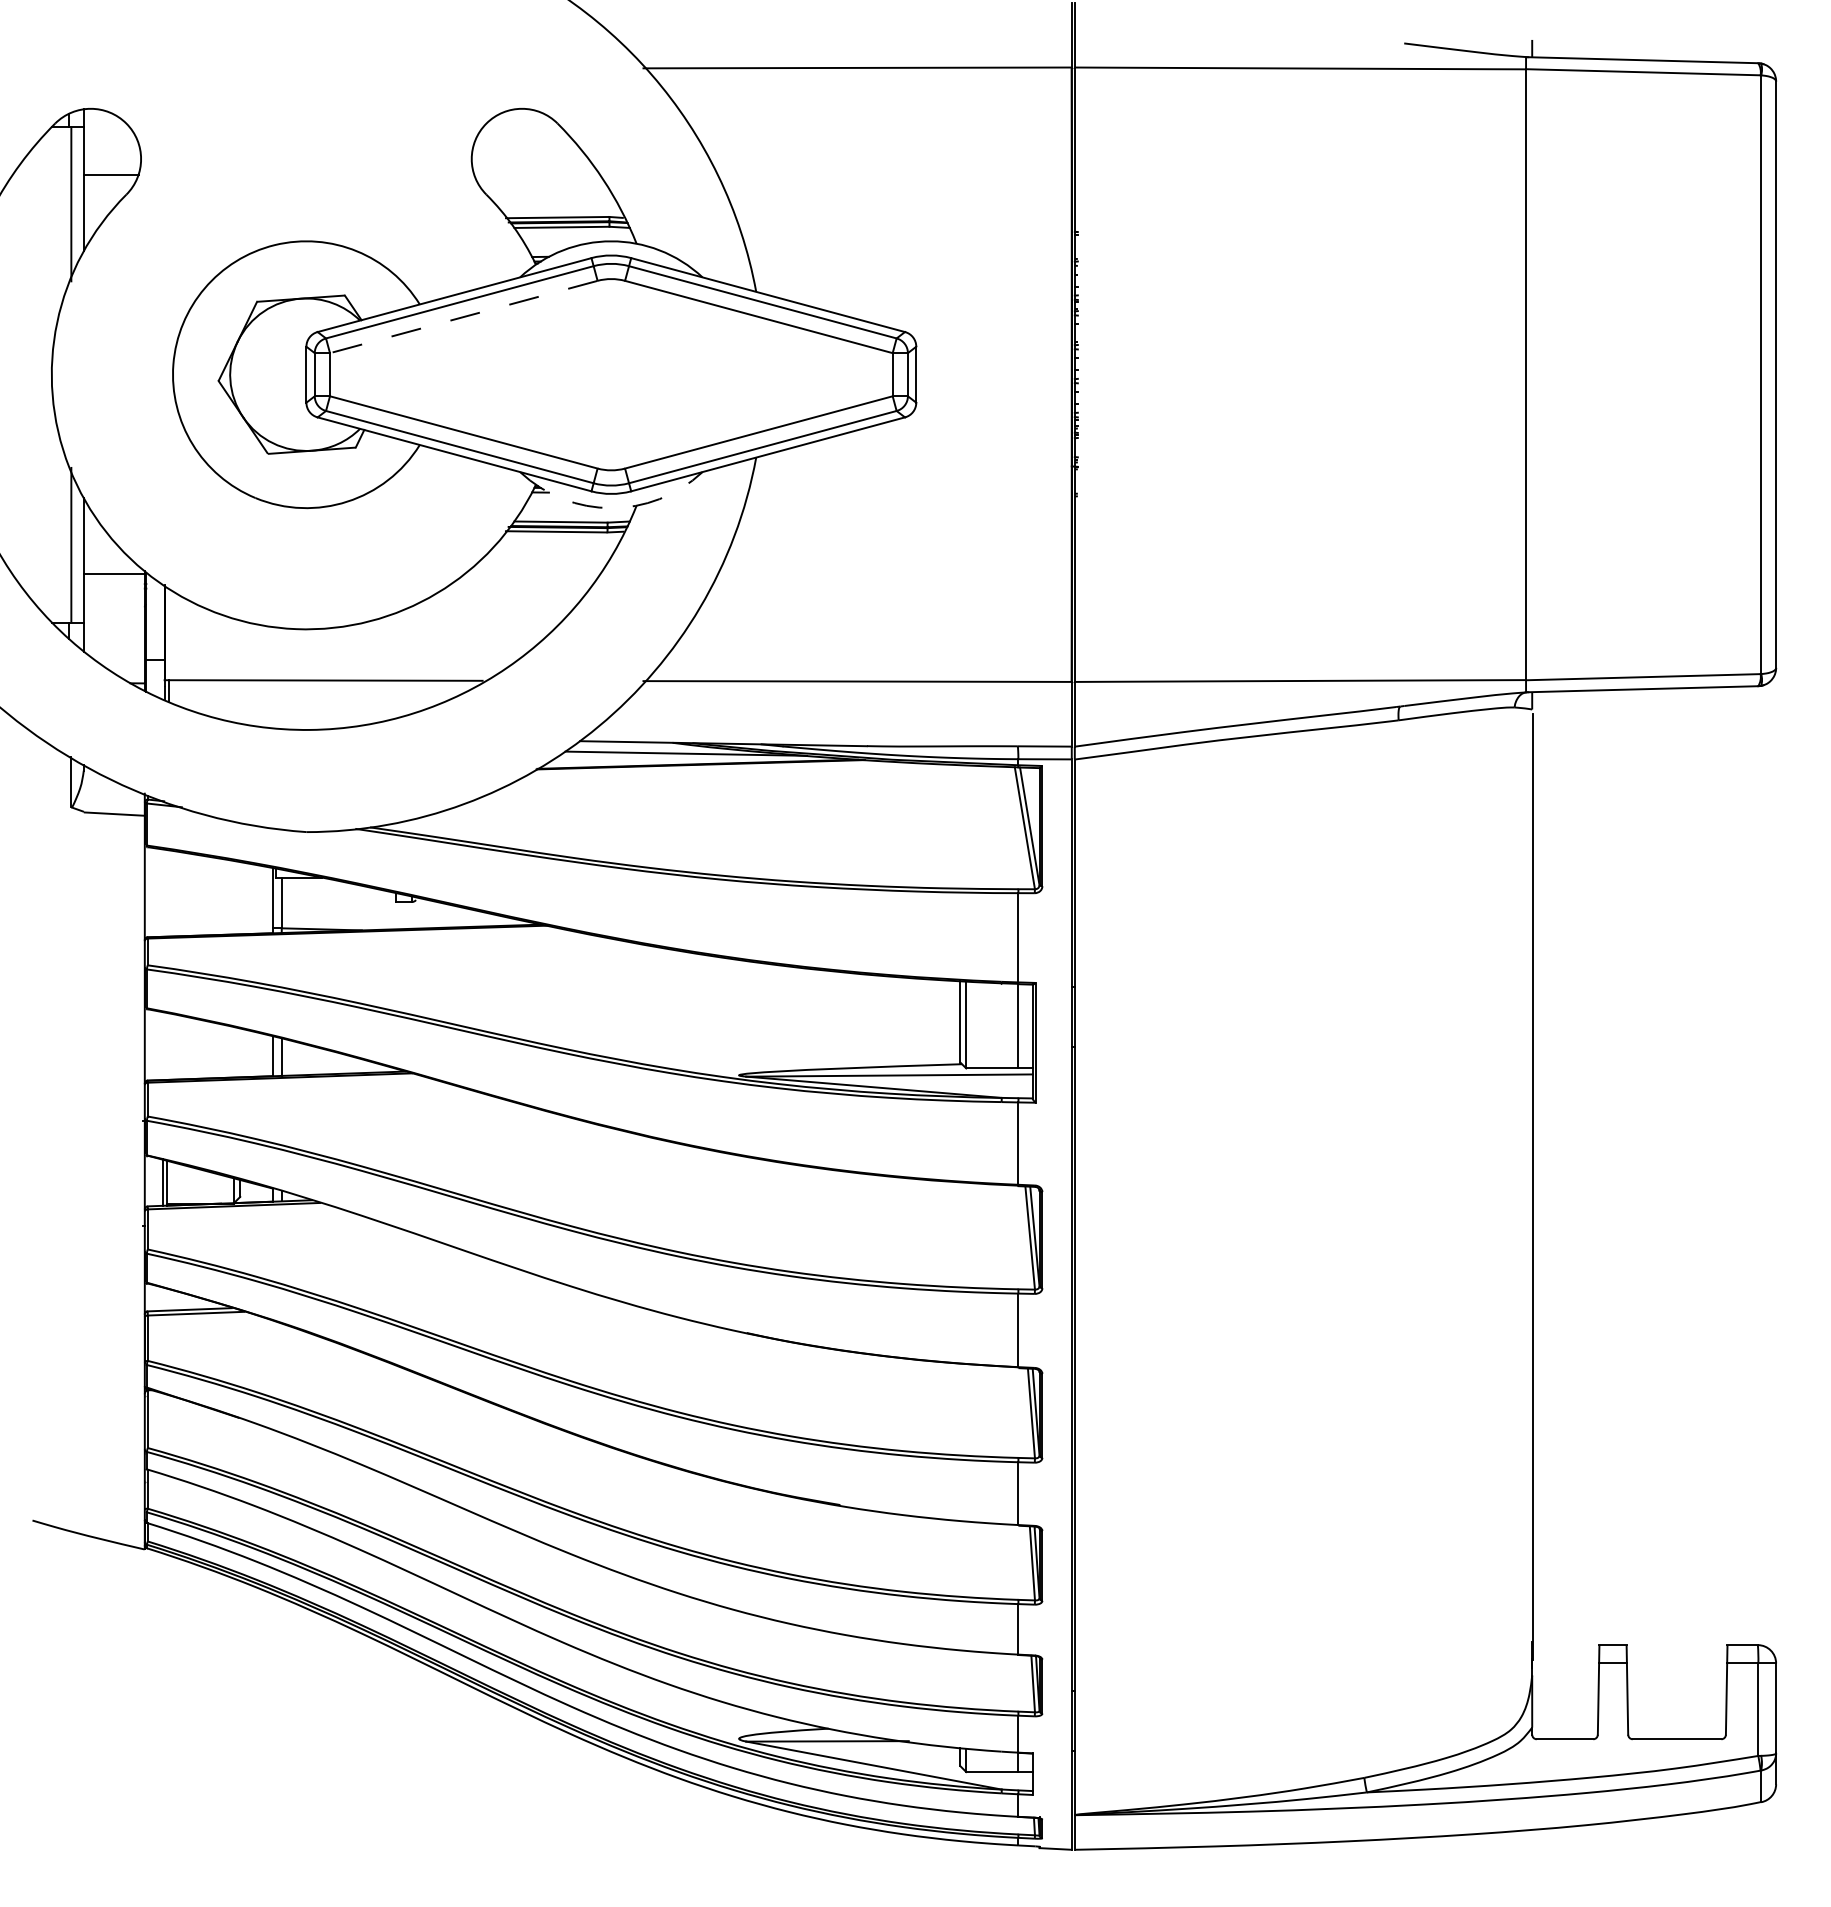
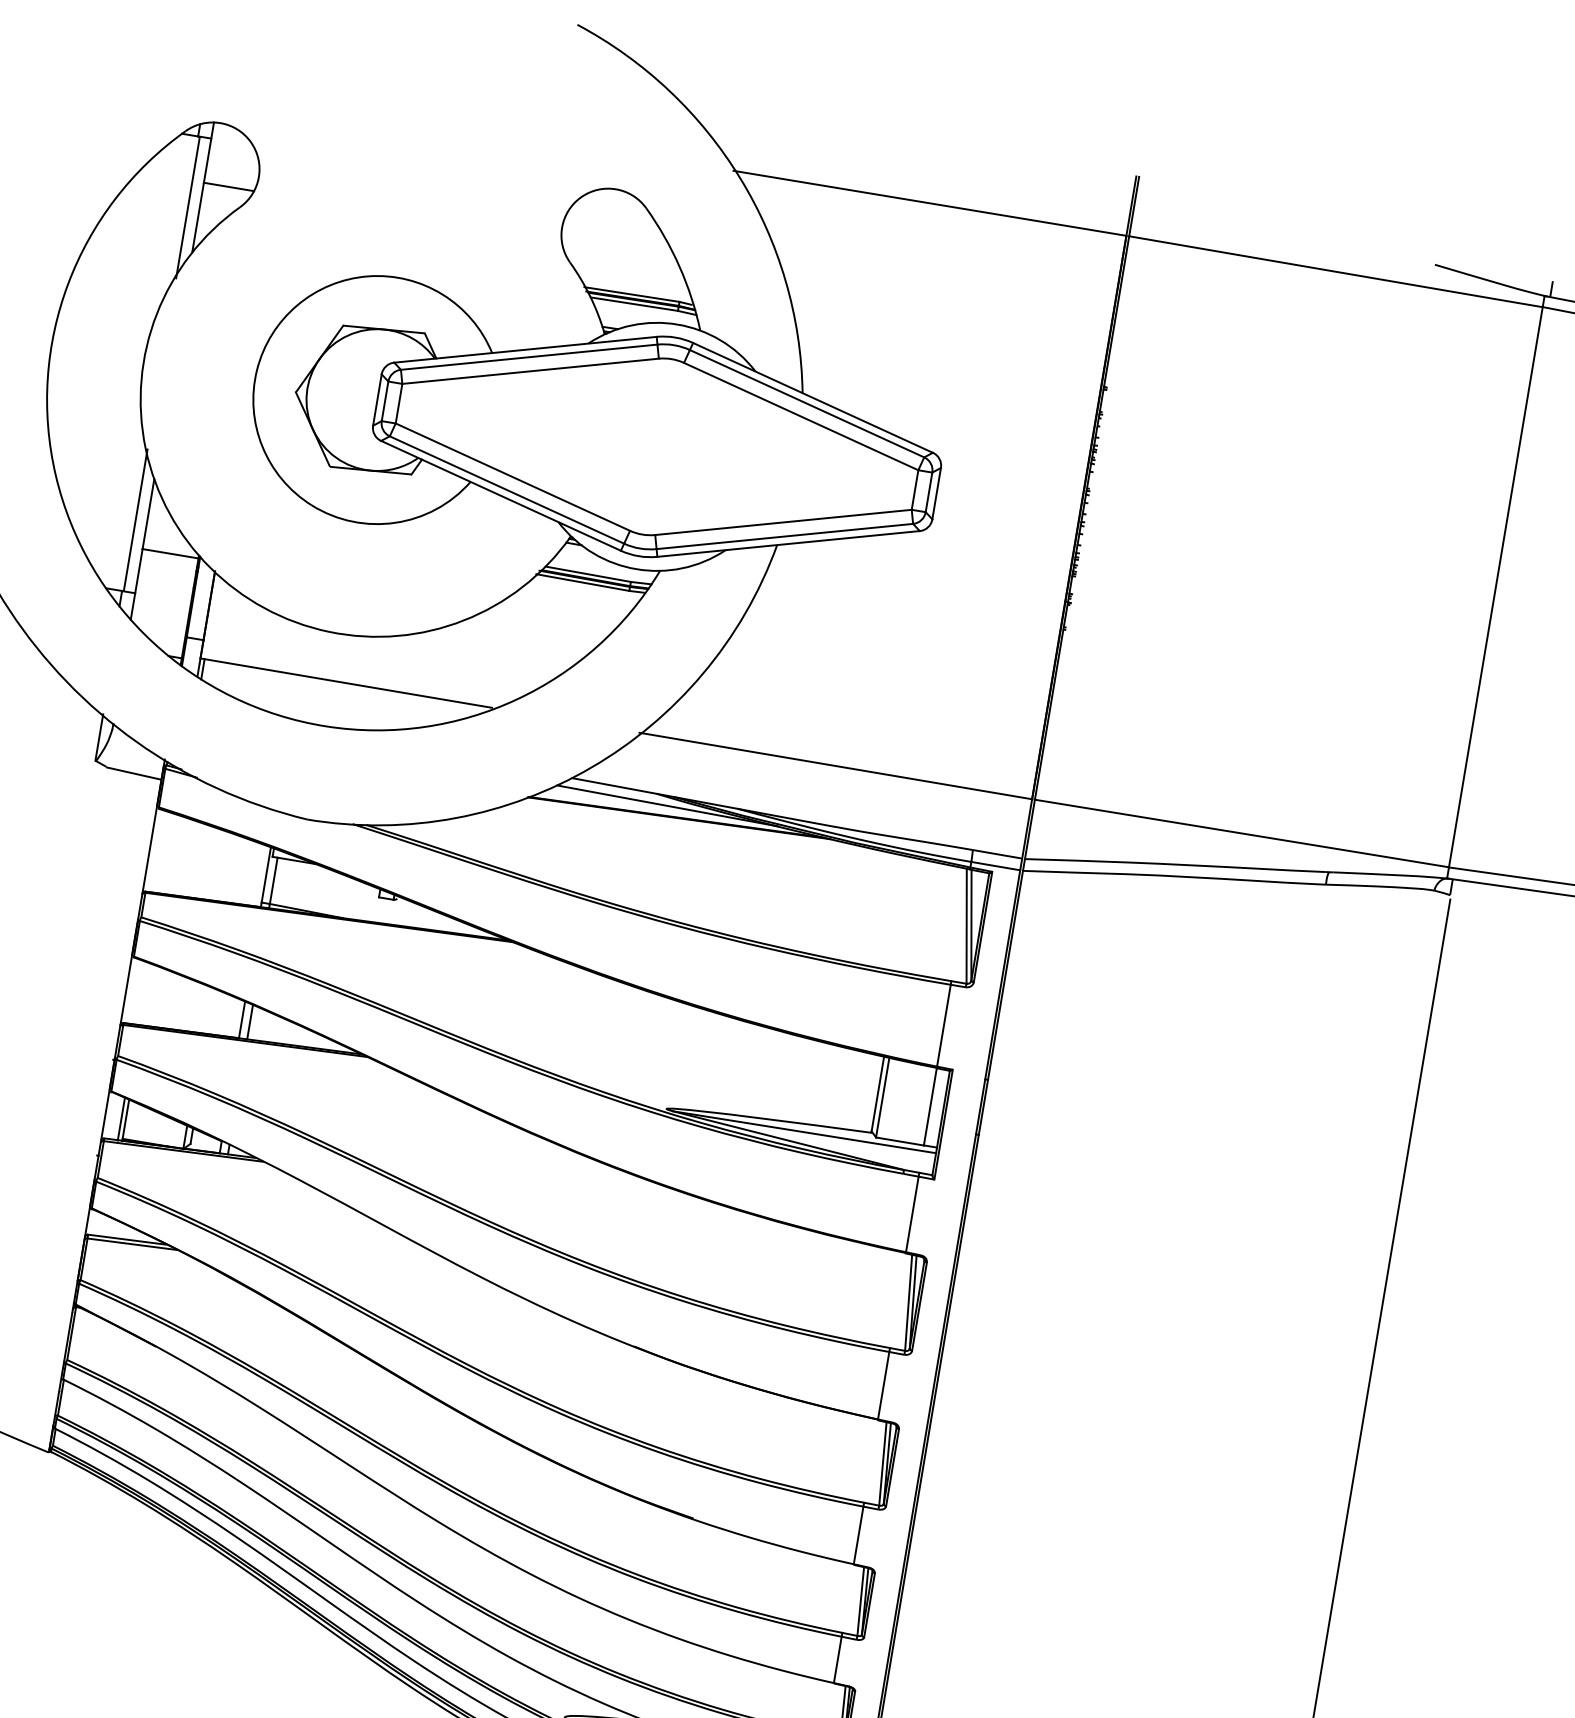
line: (463, 317) -> (530, 371), dashed -> solid
arc: (611, 508) -> (636, 569), dashed -> solid

